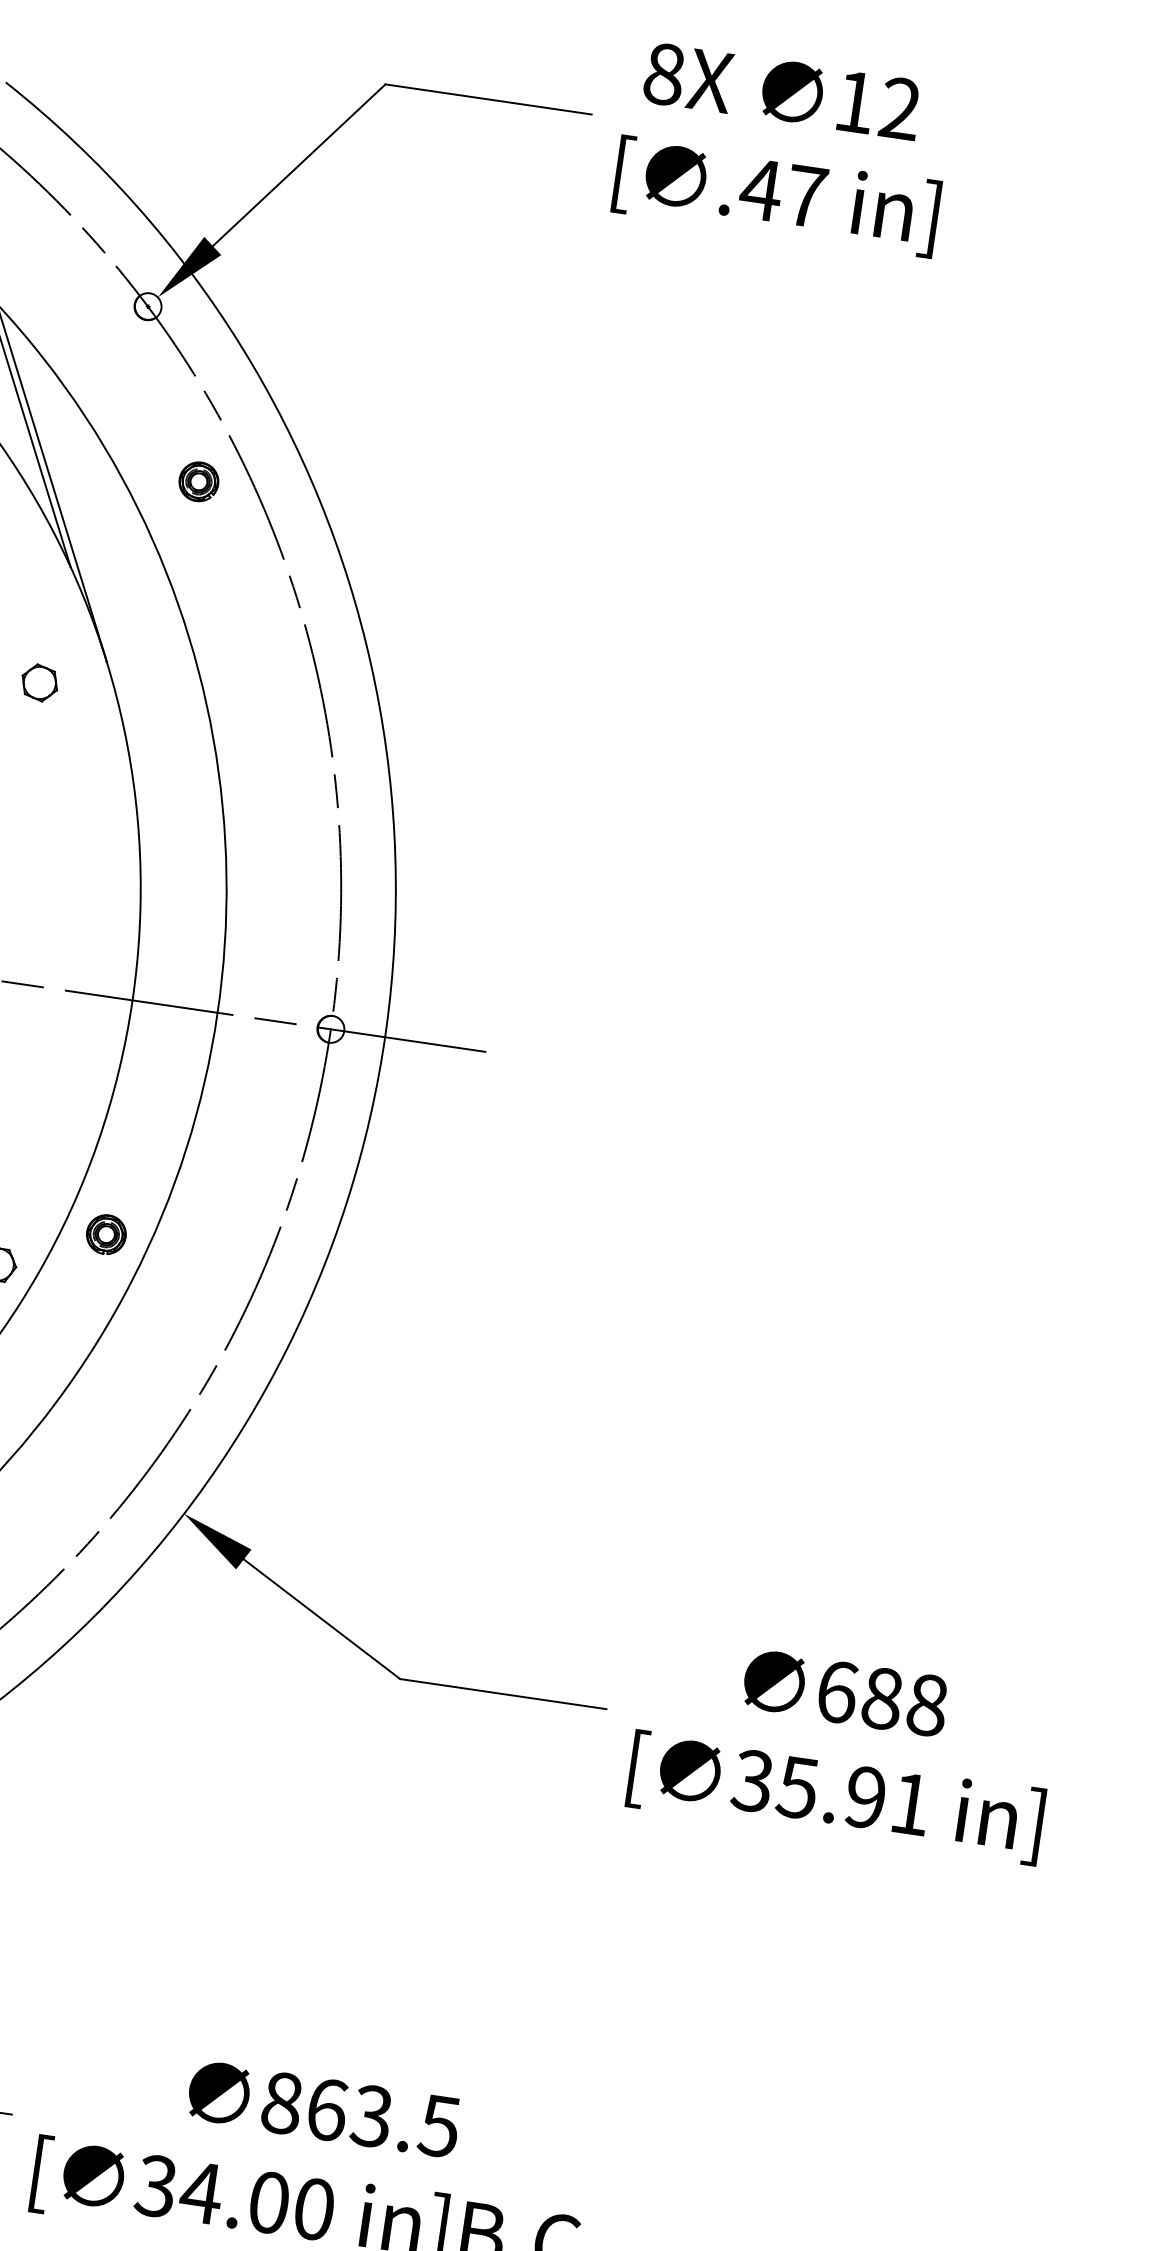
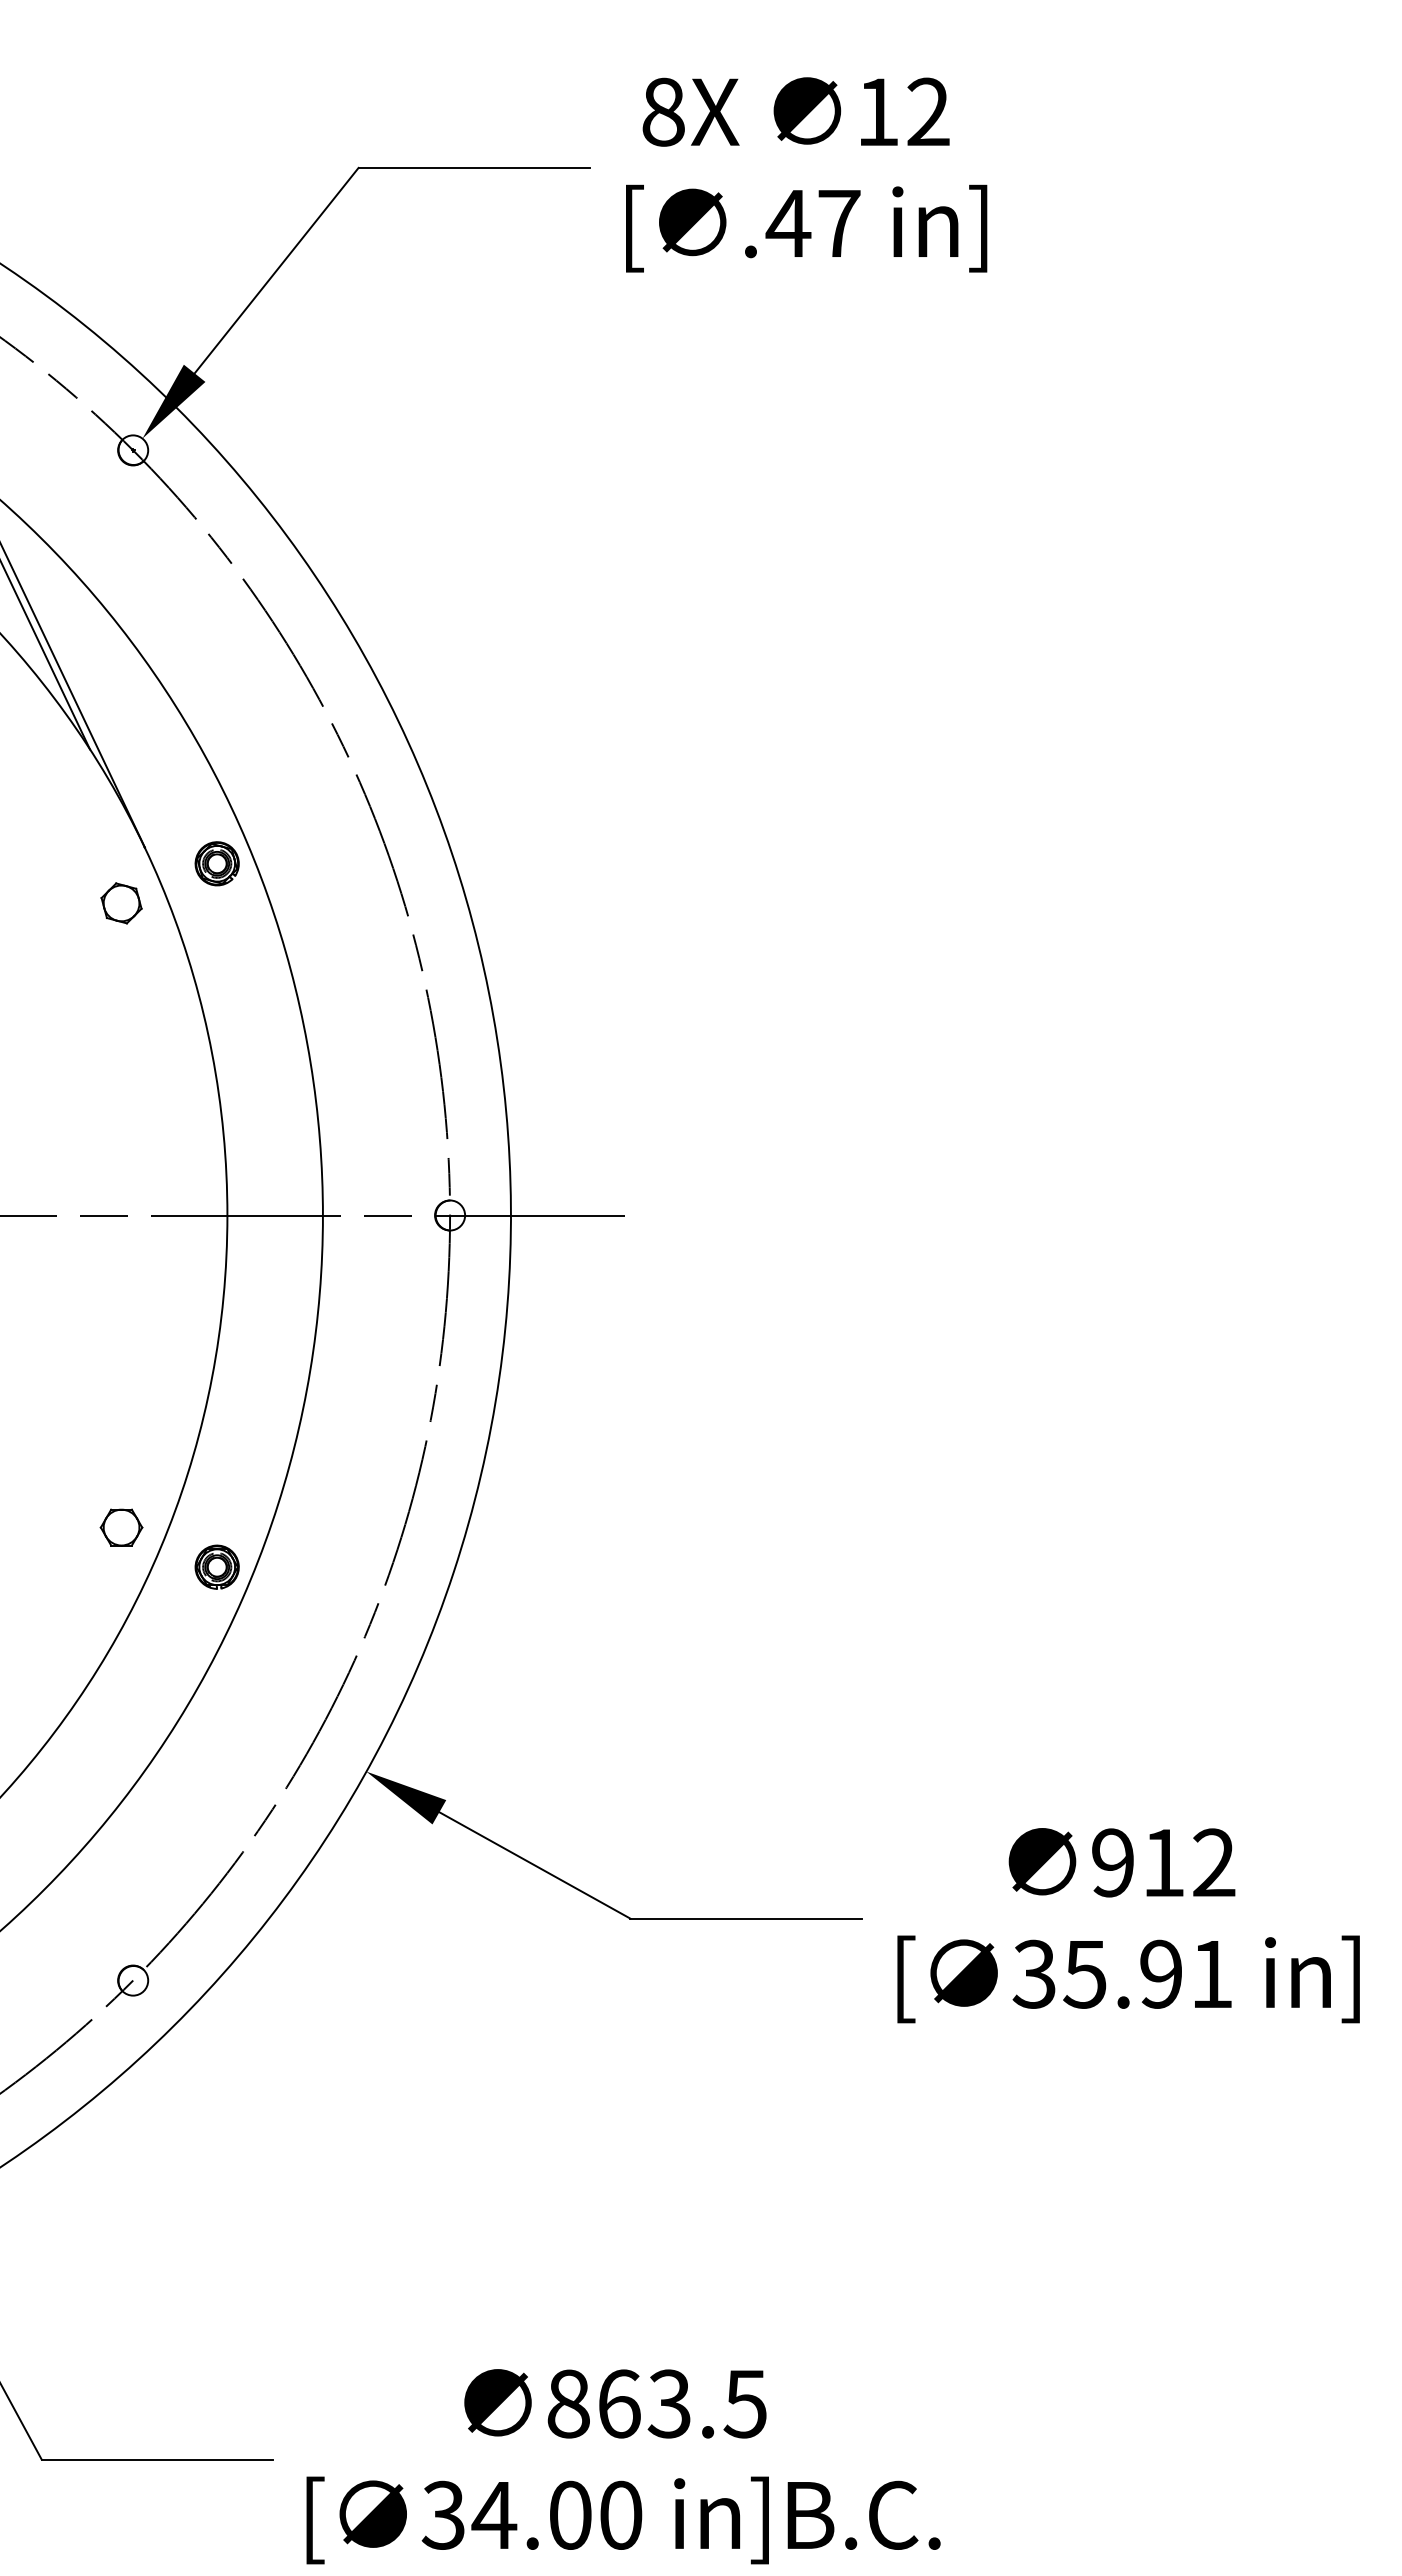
part: (198, 481) -> (216, 863), moved
part: (39, 683) -> (121, 903), moved
part: (105, 1233) -> (216, 1566), moved
text: (882, 1698) -> (1163, 1862), 688 -> 912

